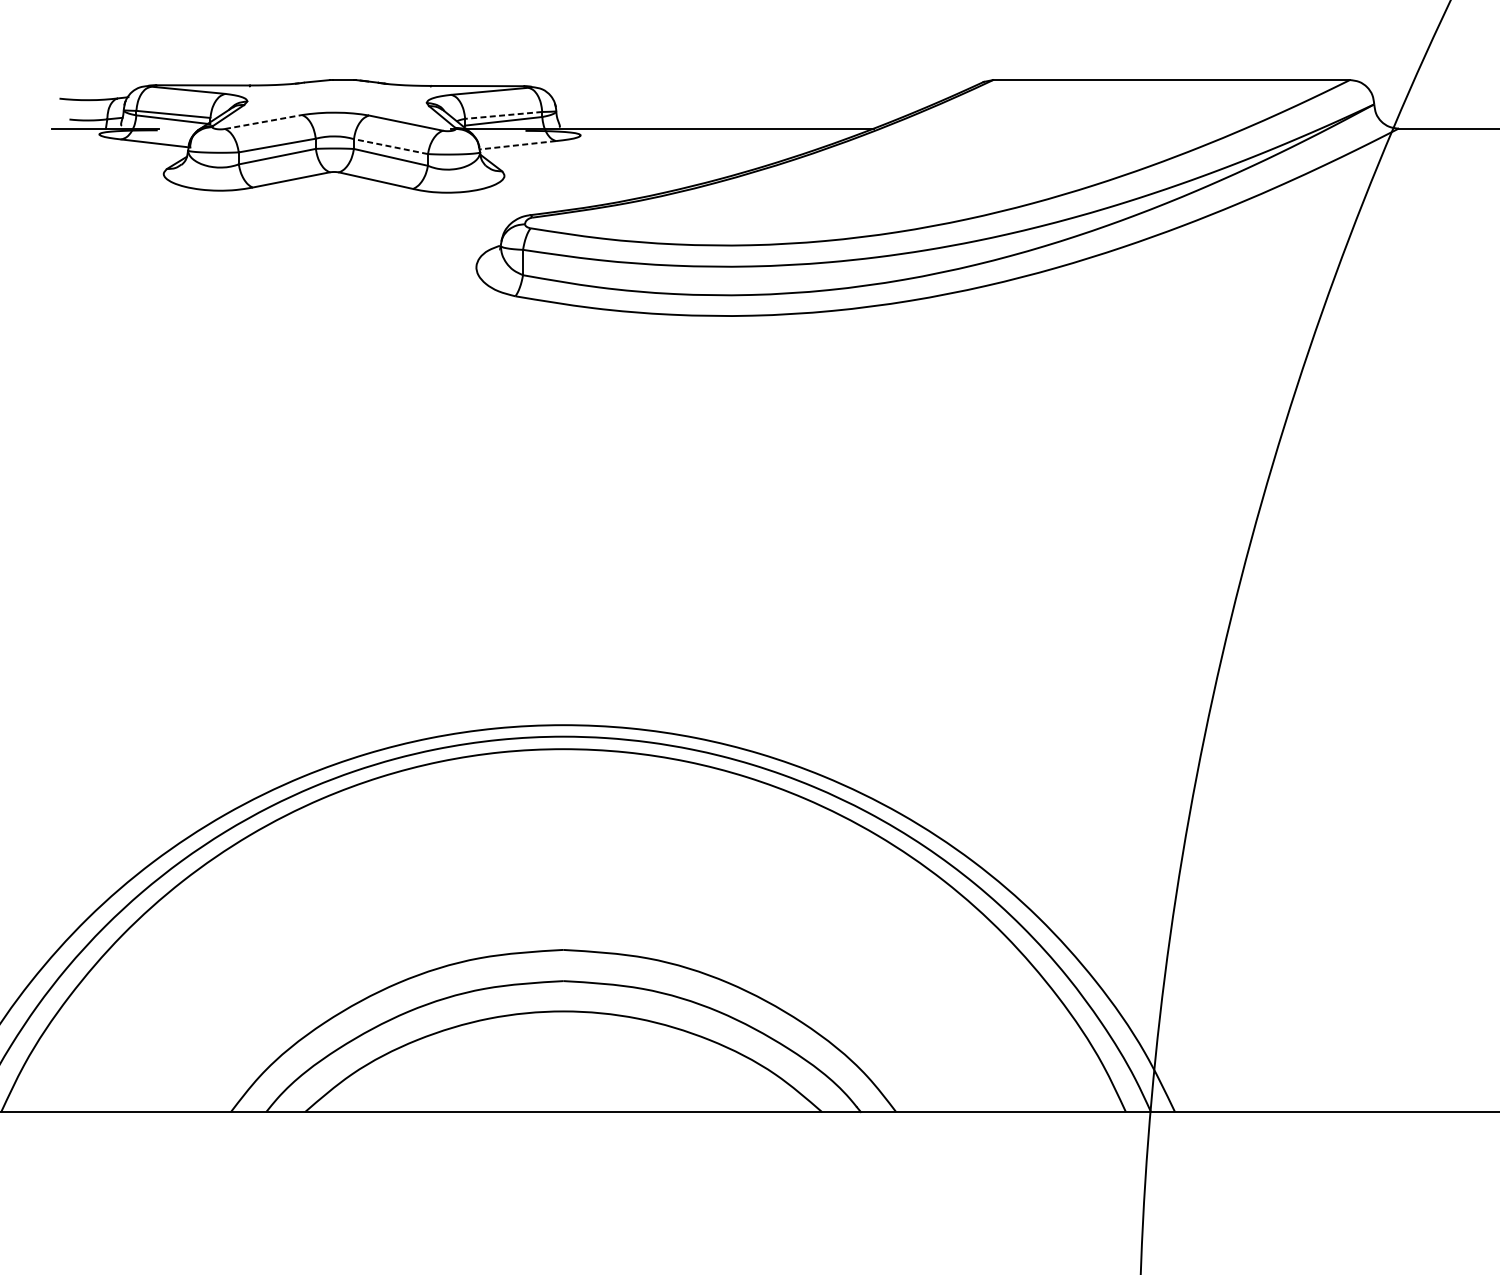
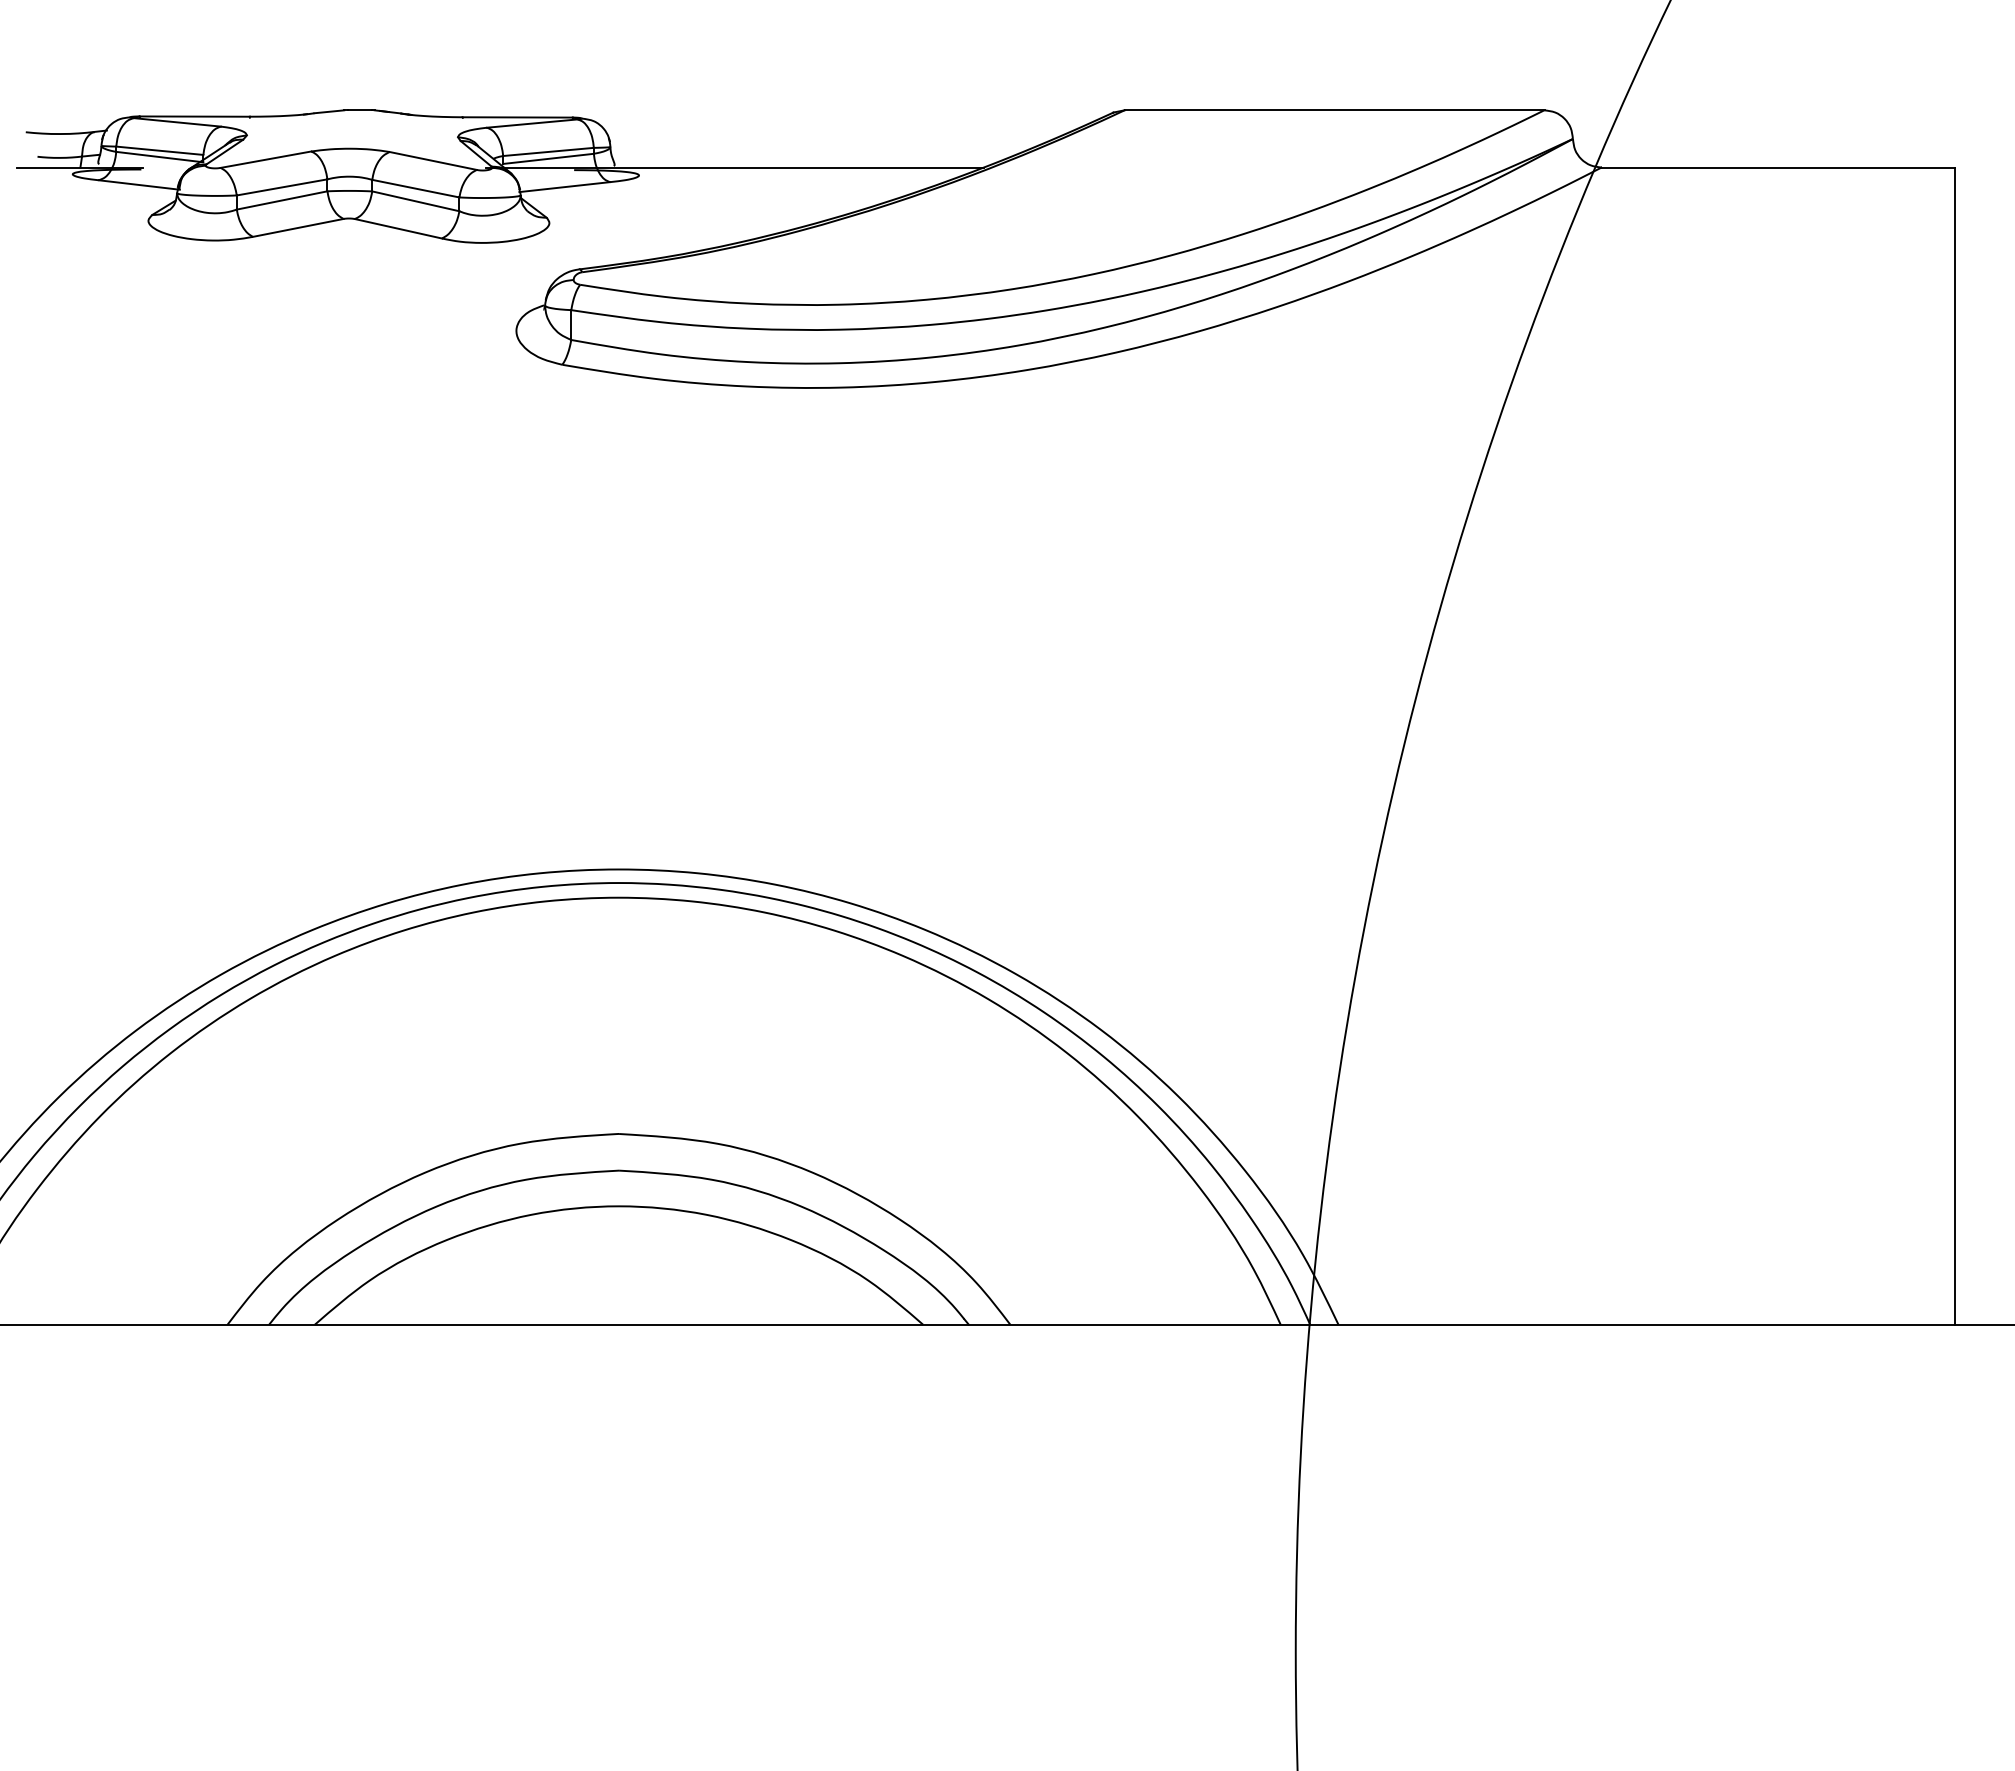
line: (503, 115) -> (548, 151), dashed -> solid
line: (264, 121) -> (266, 159), dashed -> solid
line: (517, 145) -> (564, 187), dashed -> solid
line: (390, 146) -> (415, 188), dashed -> solid

